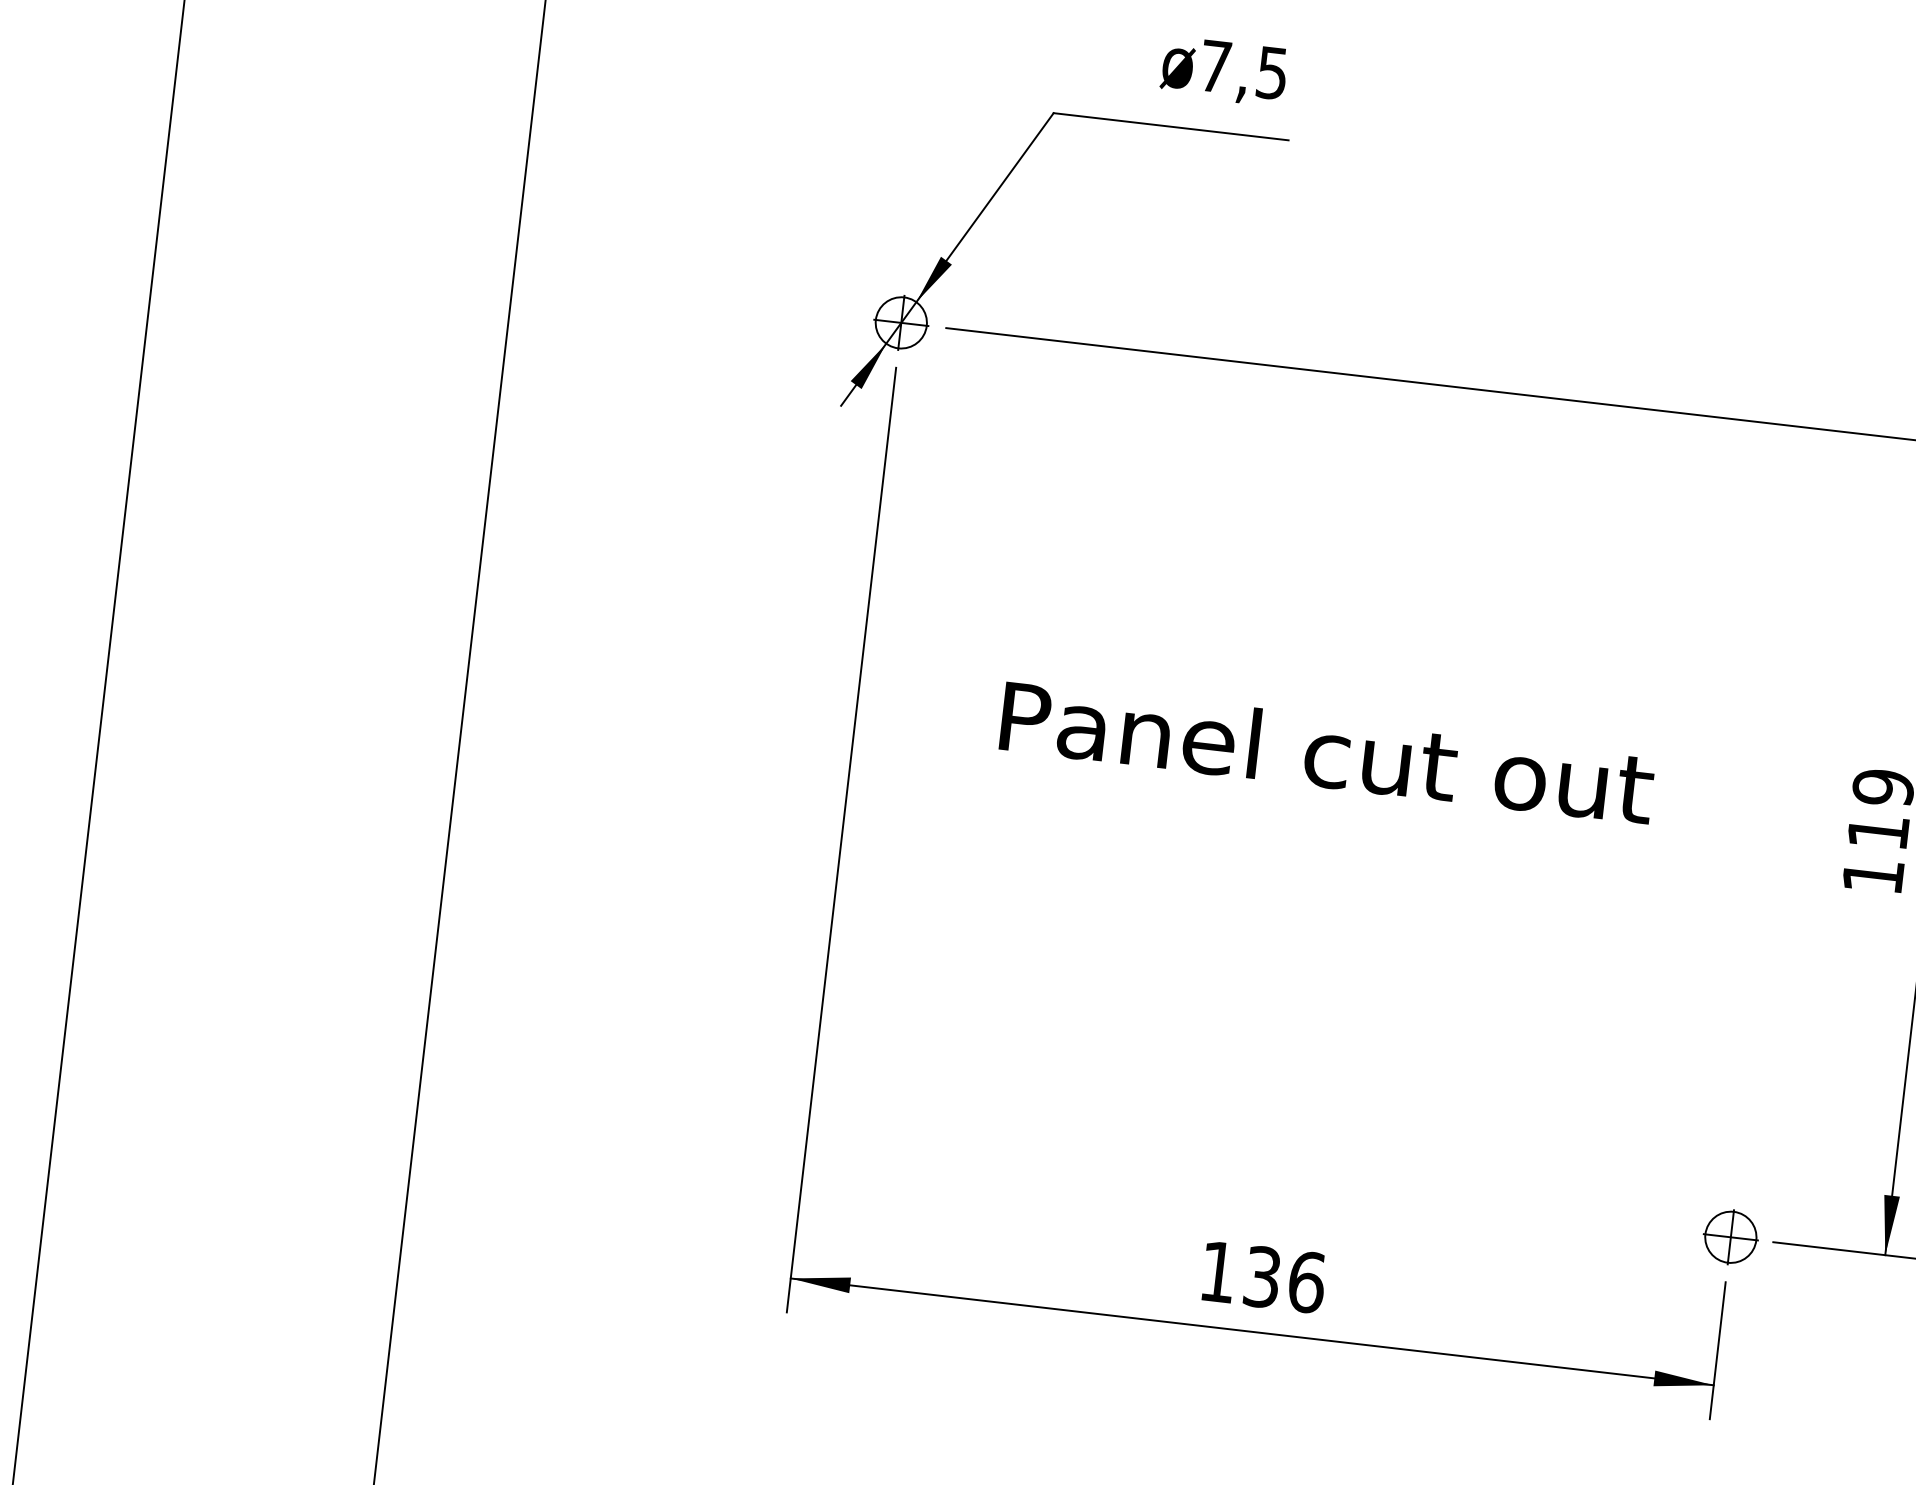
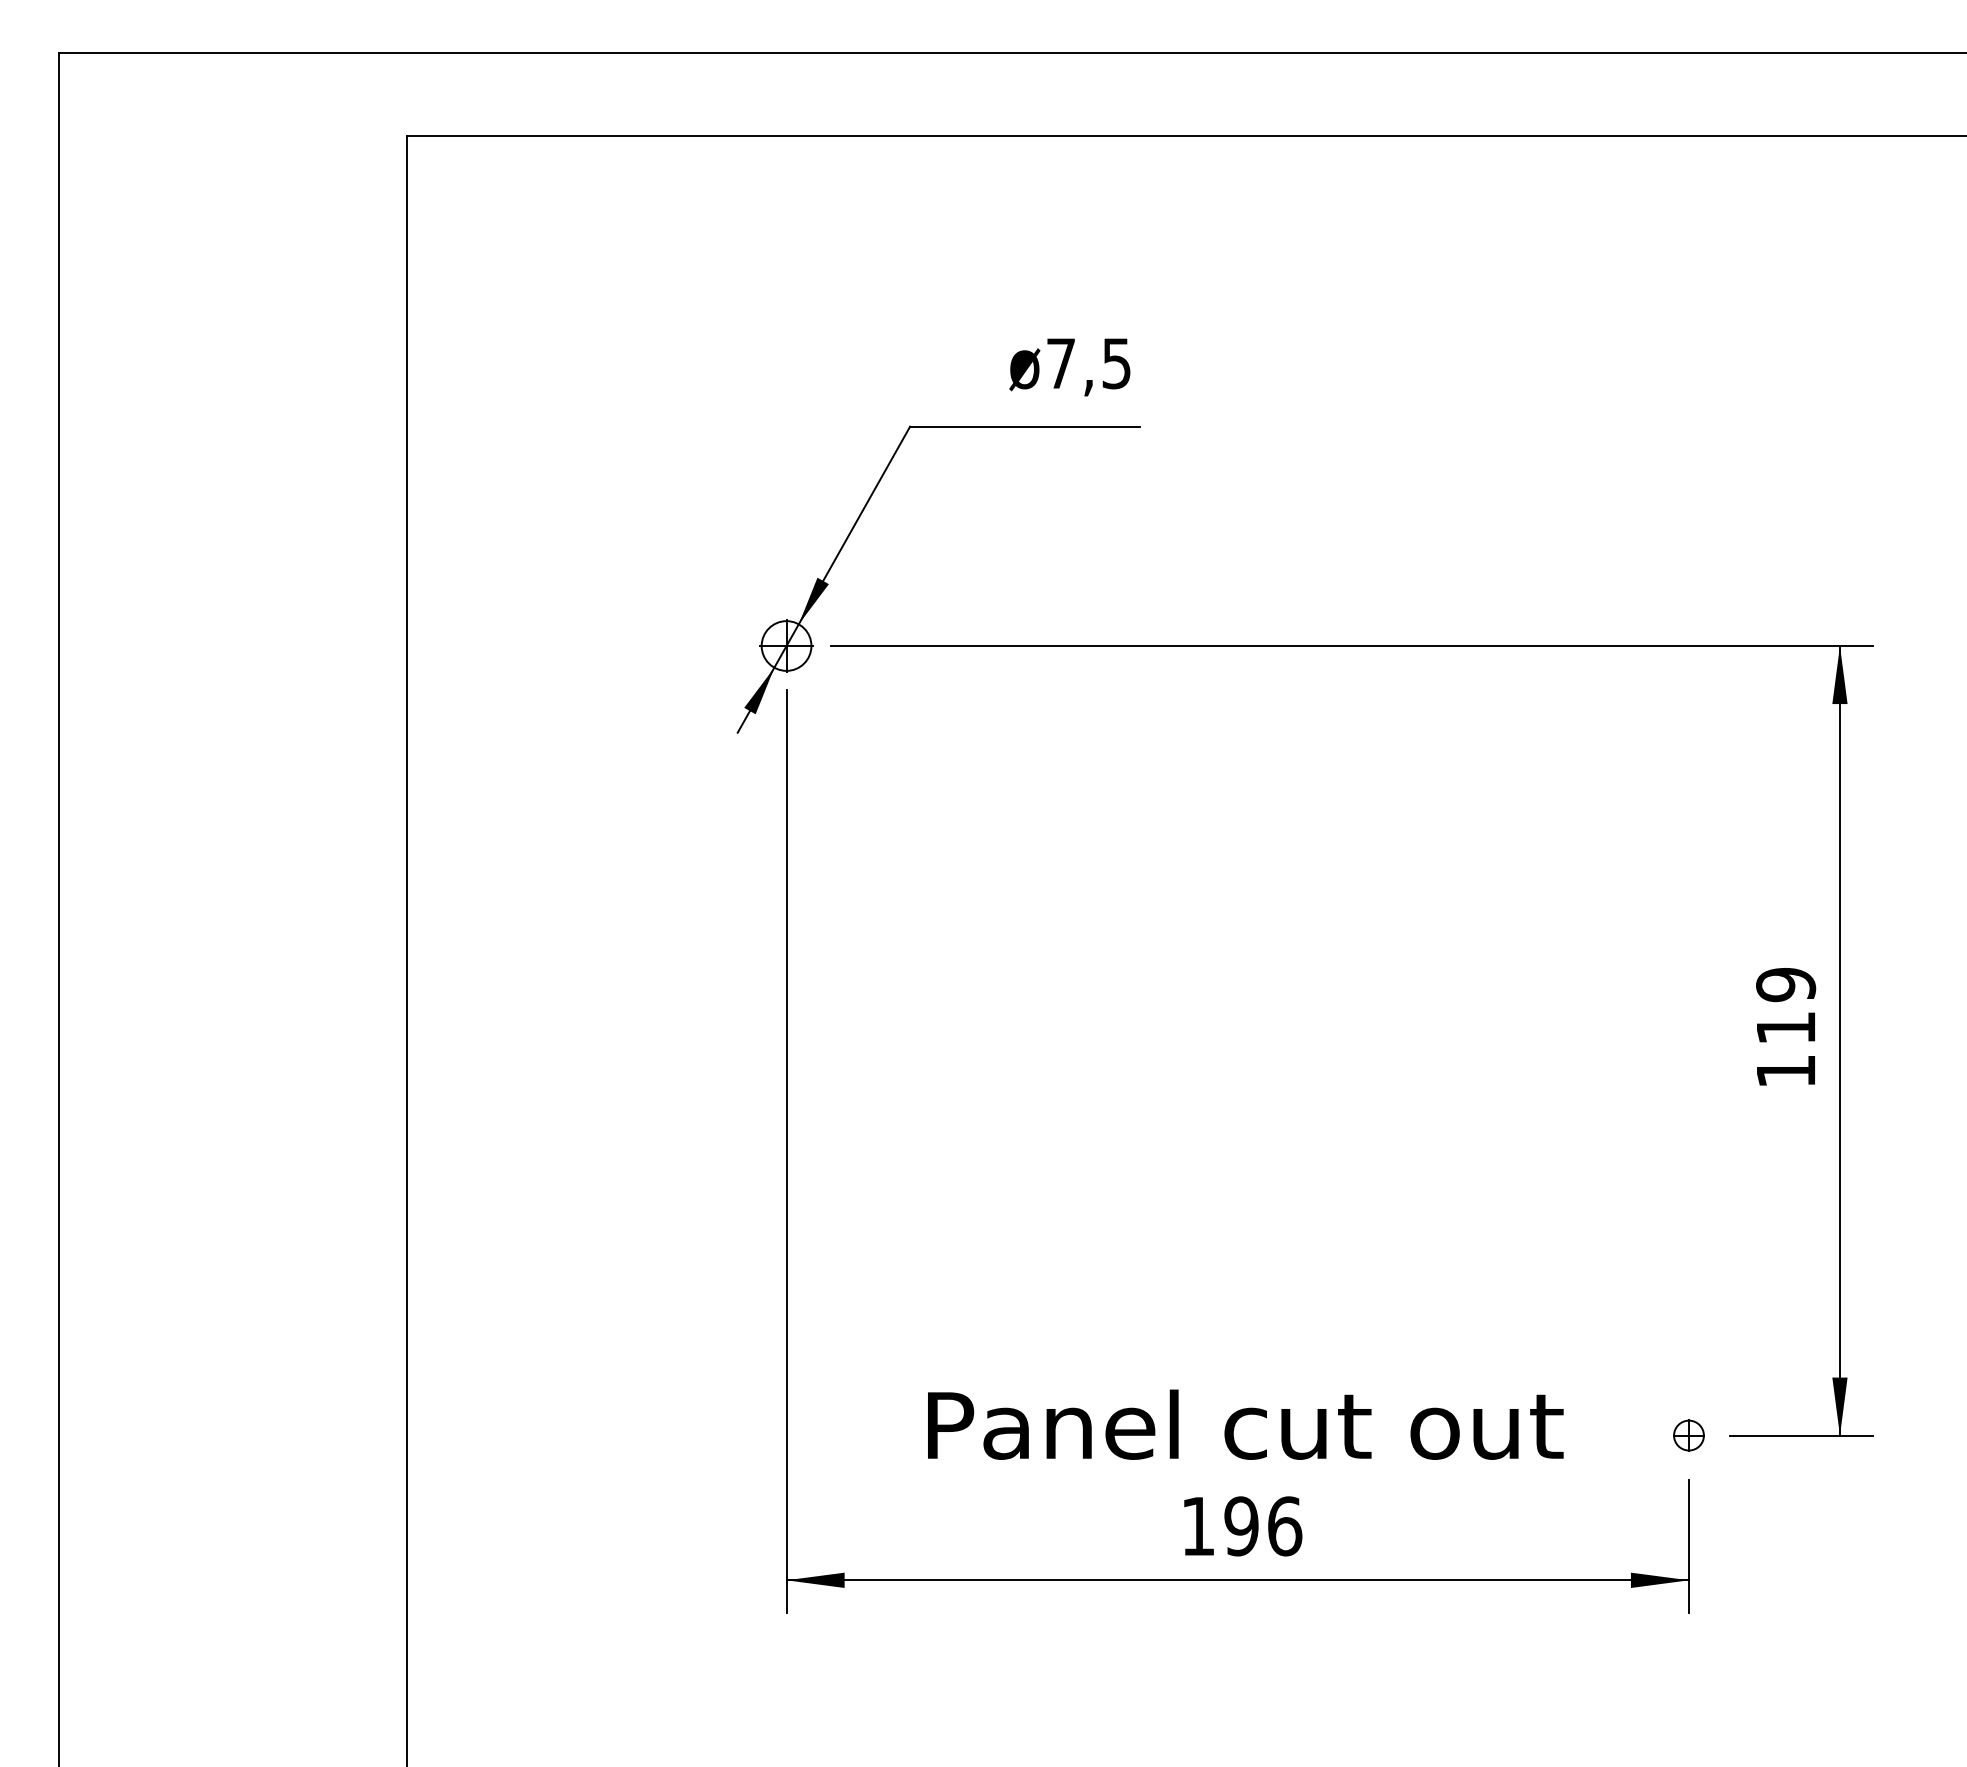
text: (1327, 752) -> (1245, 1424), moved
part: (1730, 1237) -> (1688, 1435), size x0.6
text: (1262, 1277) -> (1241, 1526), 136 -> 196

